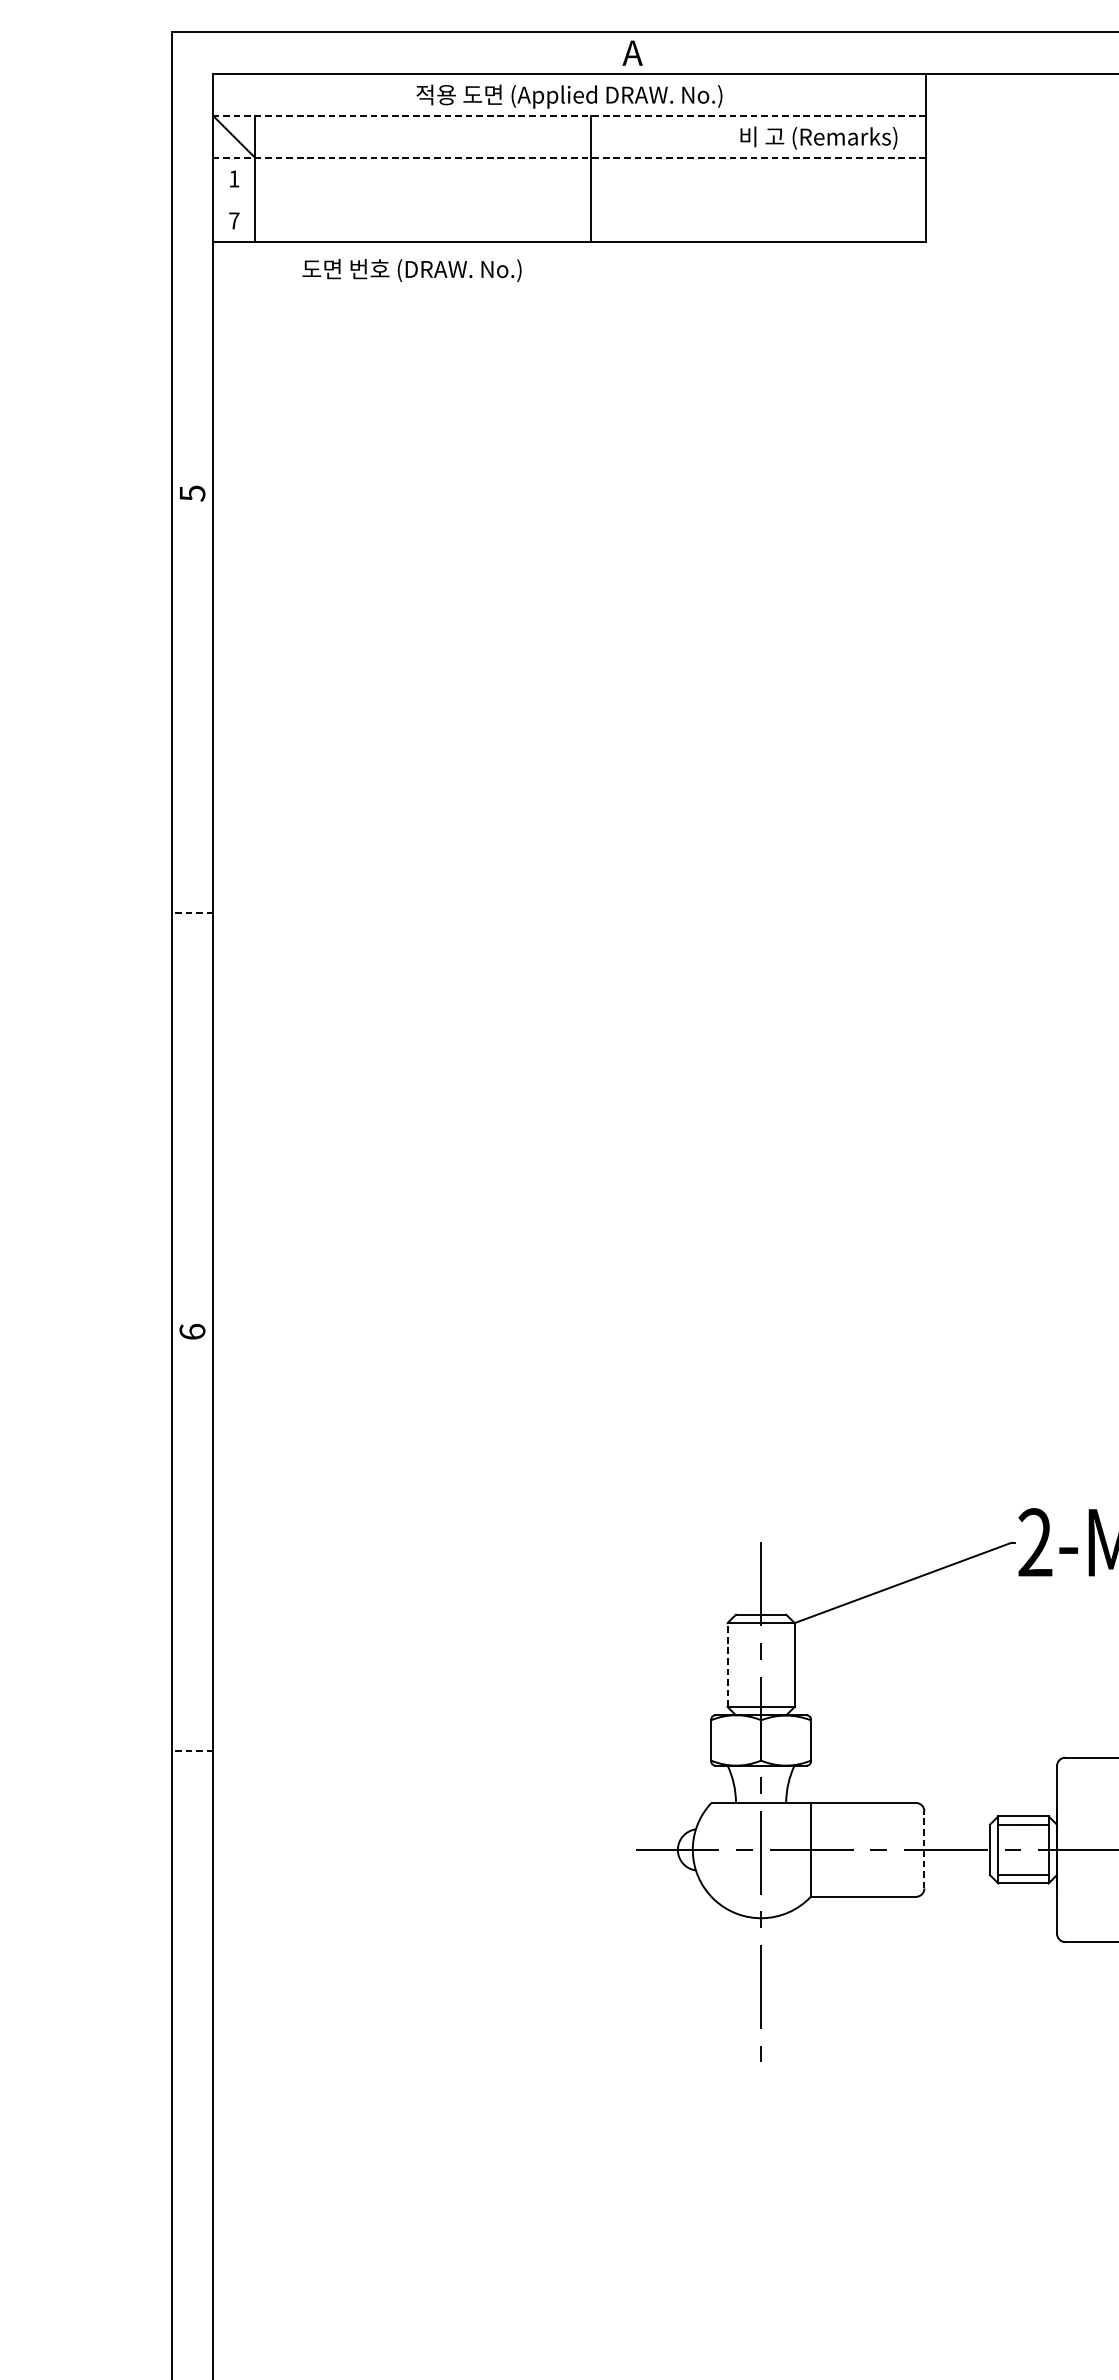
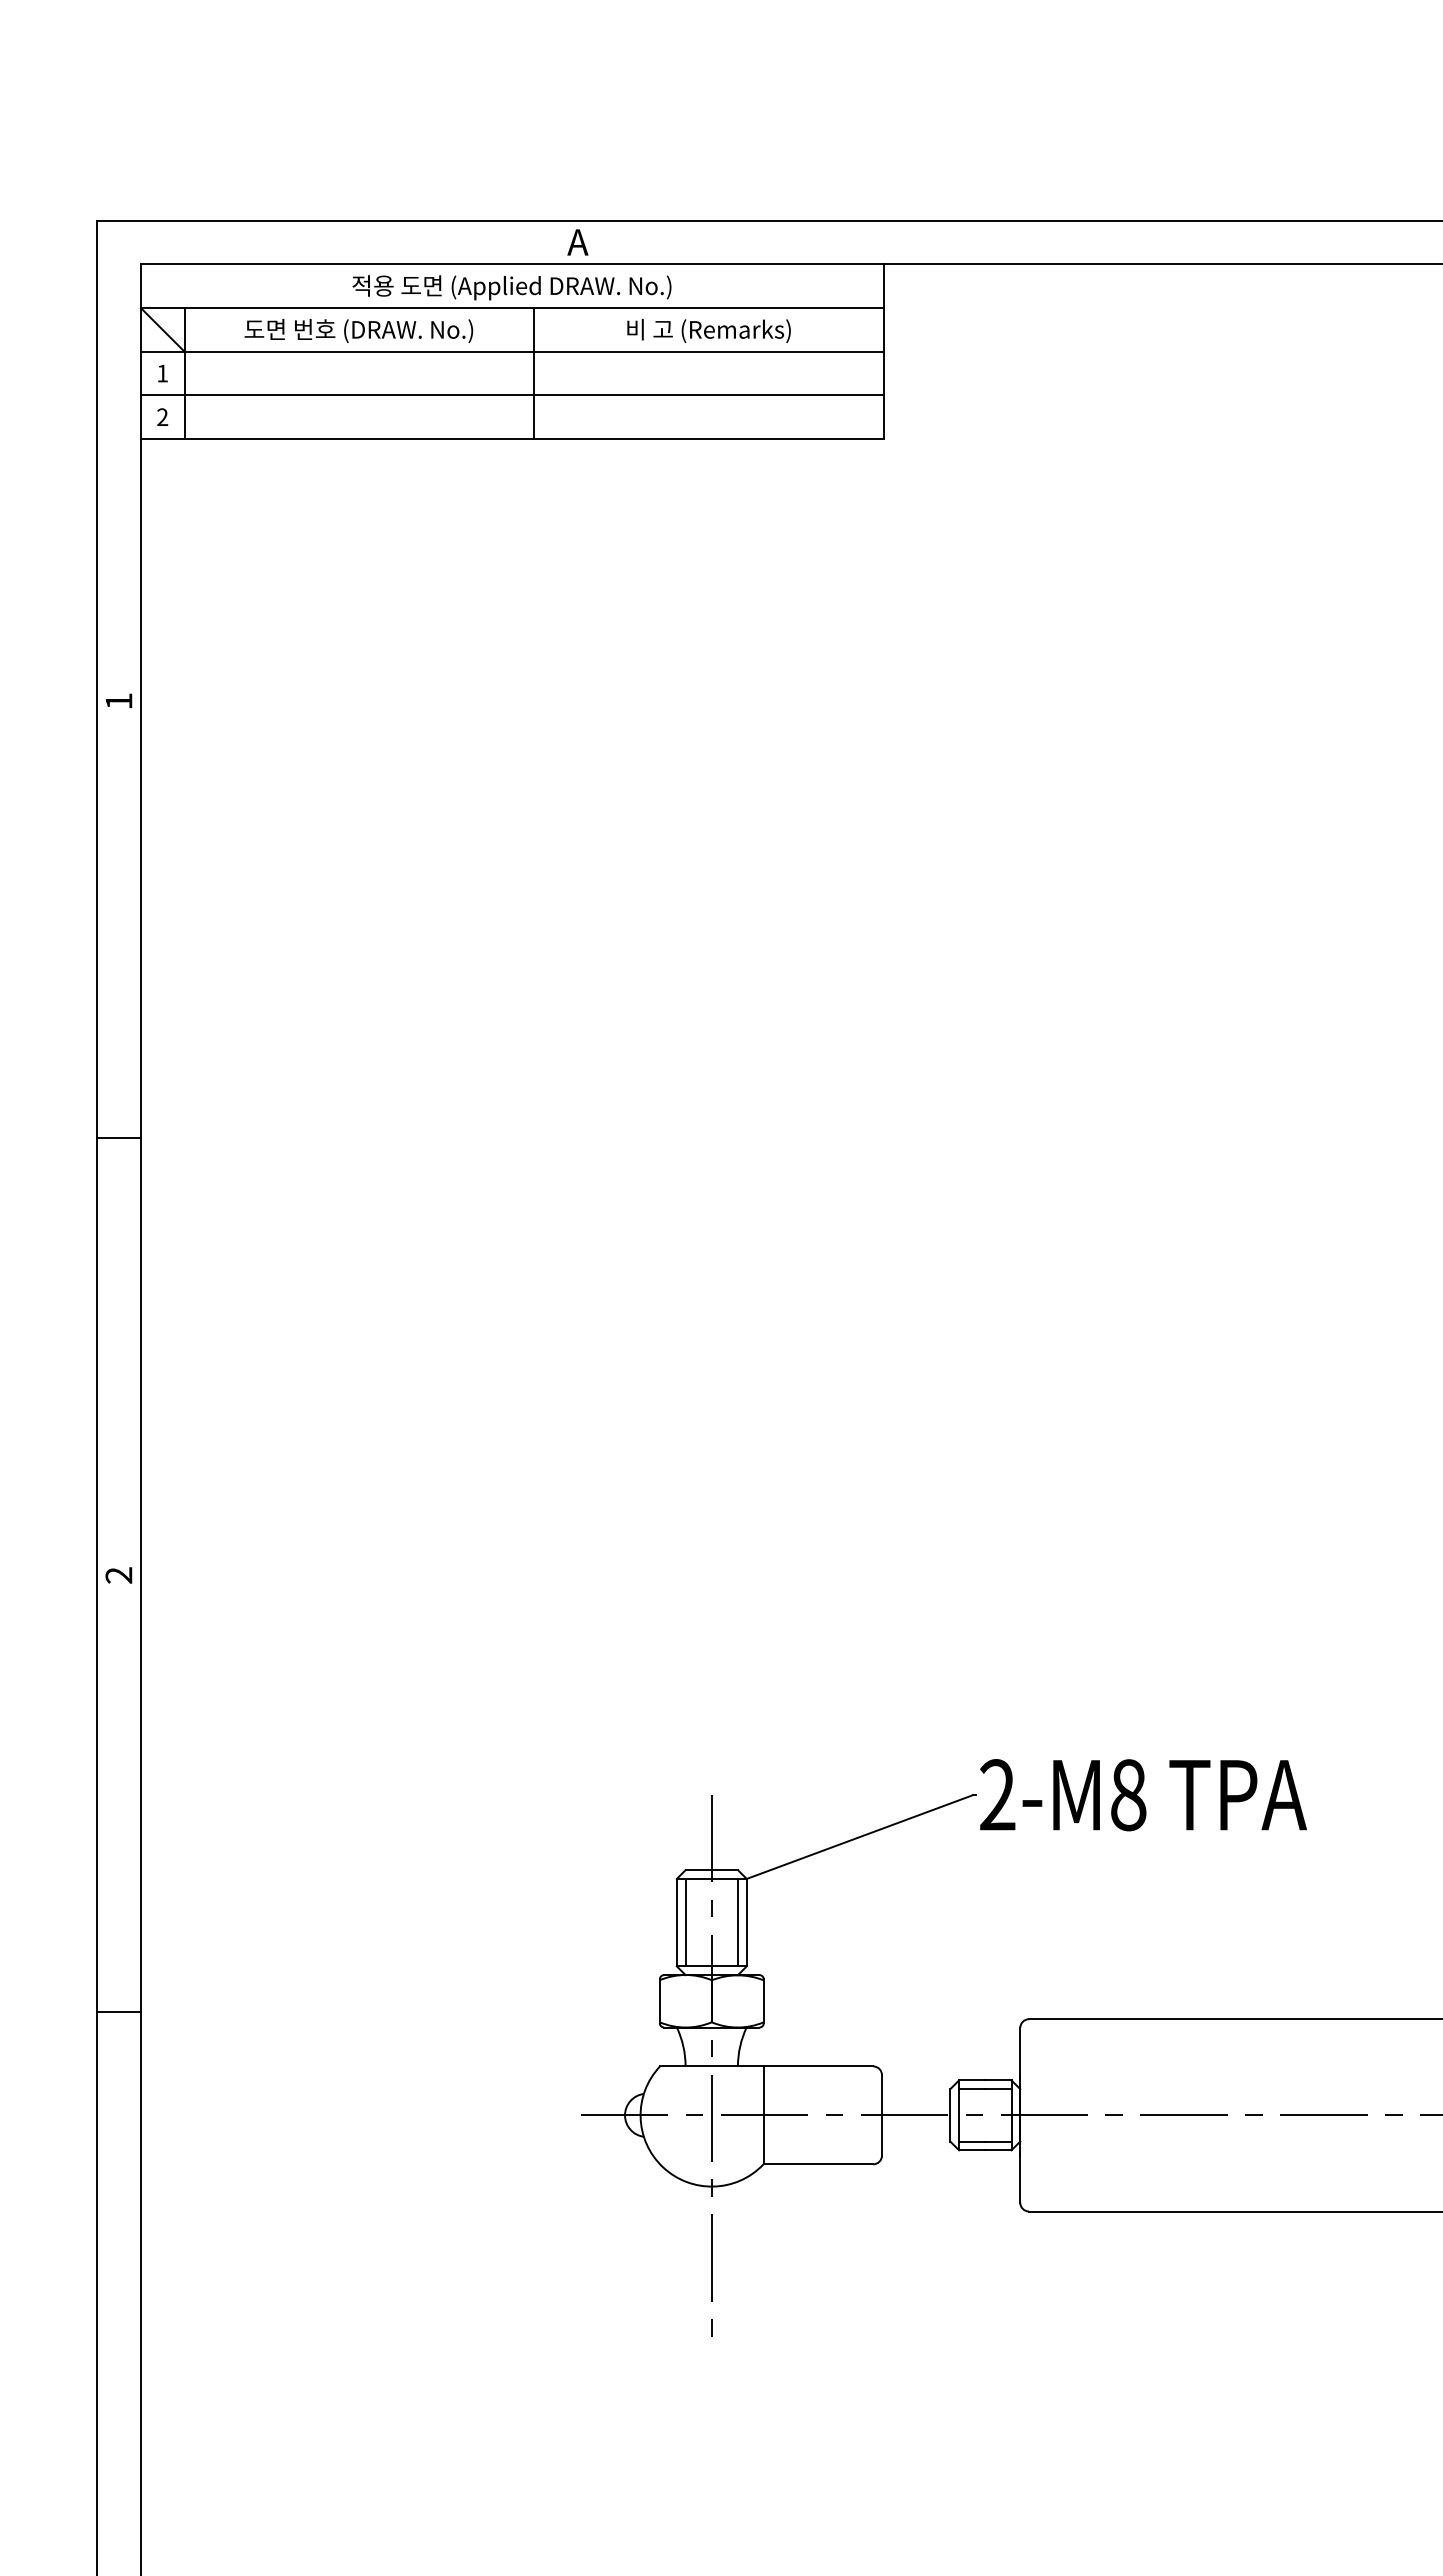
line: (568, 116) -> (511, 308), dashed -> solid
text: (818, 138) -> (708, 331), moved
line: (568, 157) -> (511, 351), dashed -> solid
line: (568, 200) -> (511, 395), added
text: (234, 220) -> (162, 416), 7 -> 2
text: (411, 271) -> (358, 331), moved
text: (192, 493) -> (119, 701), 5 -> 1
line: (192, 912) -> (119, 1138), dashed -> solid
text: (191, 1332) -> (118, 1575), 6 -> 2
line: (727, 1664) -> (676, 1922), dashed -> solid
line: (735, 1664) -> (685, 1922), added
line: (786, 1664) -> (738, 1922), added
line: (192, 1751) -> (119, 2012), dashed -> solid
line: (924, 1849) -> (882, 2114), dashed -> solid

